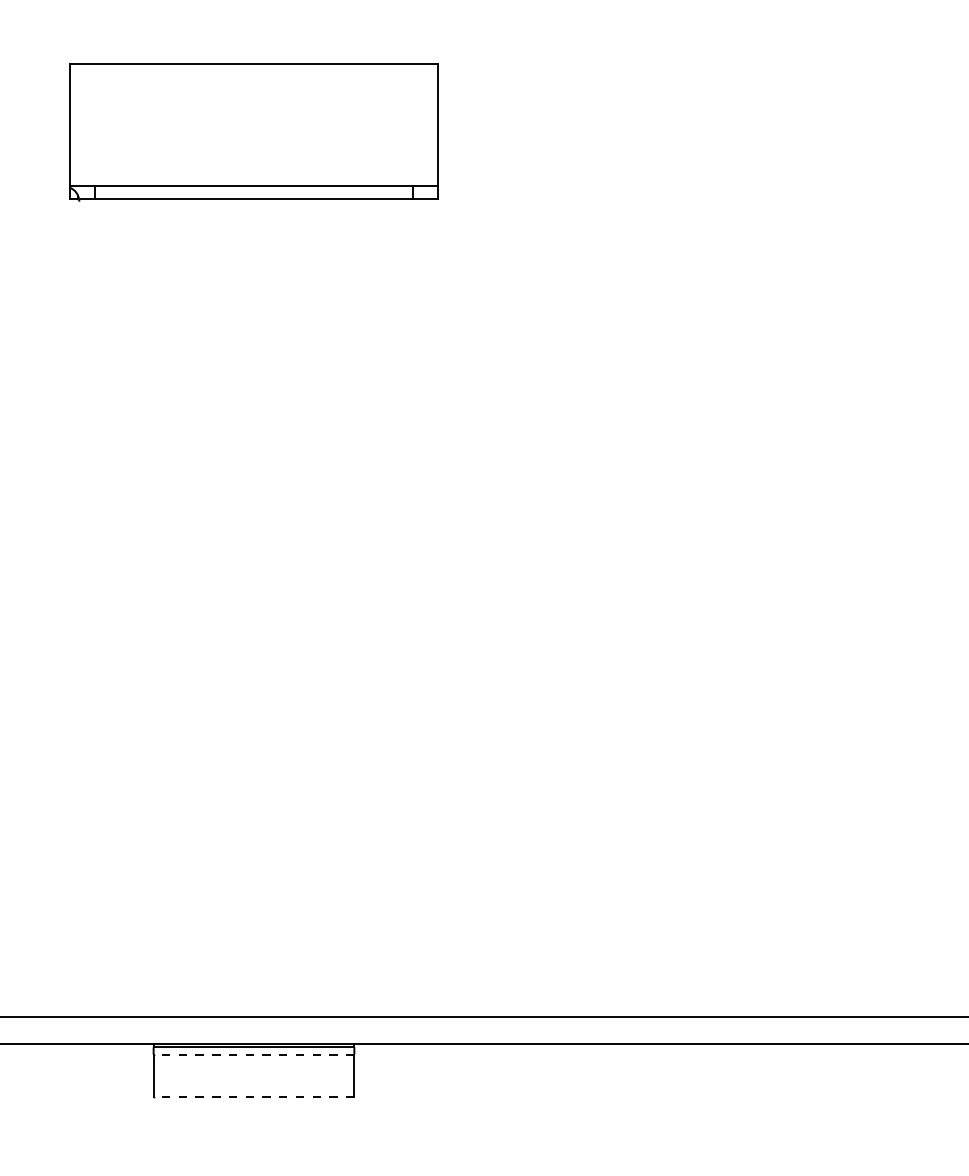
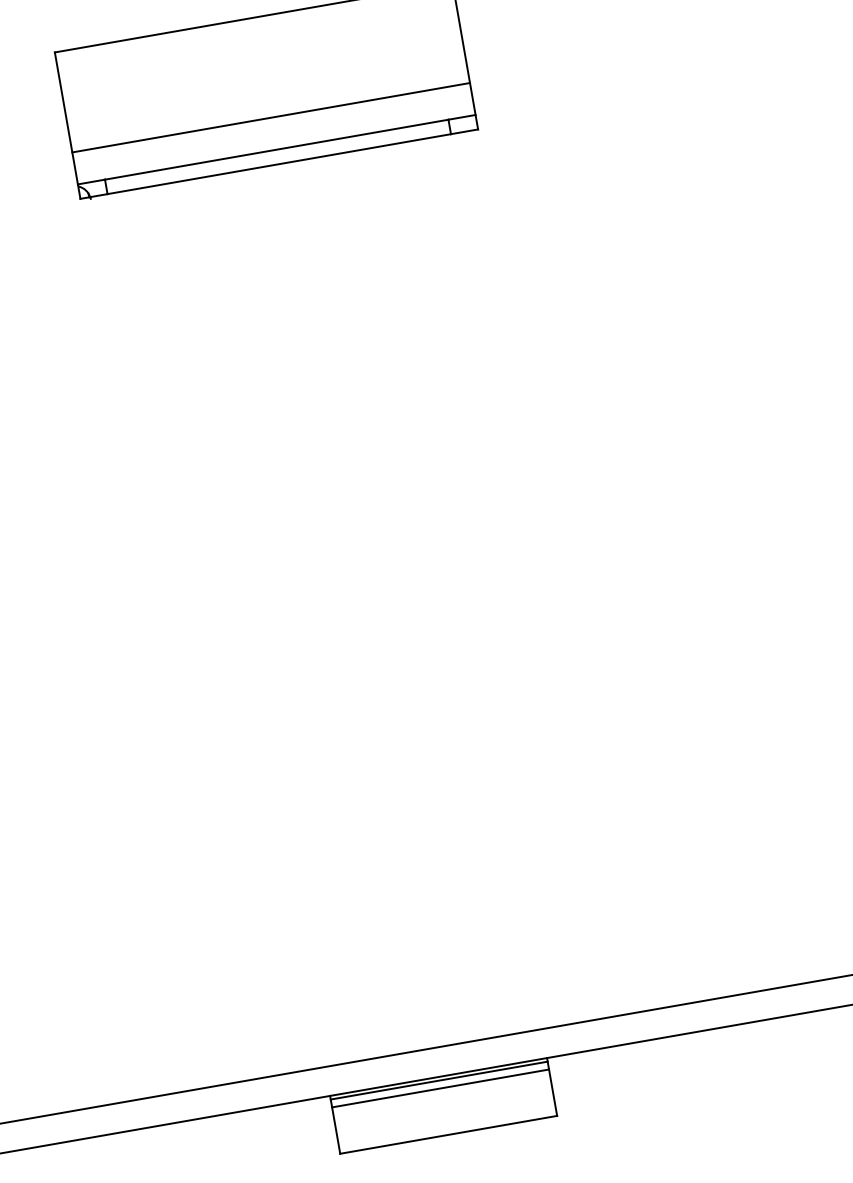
line: (253, 156) -> (270, 118), added
line: (253, 1054) -> (440, 1088), dashed -> solid
line: (253, 1097) -> (448, 1134), dashed -> solid

